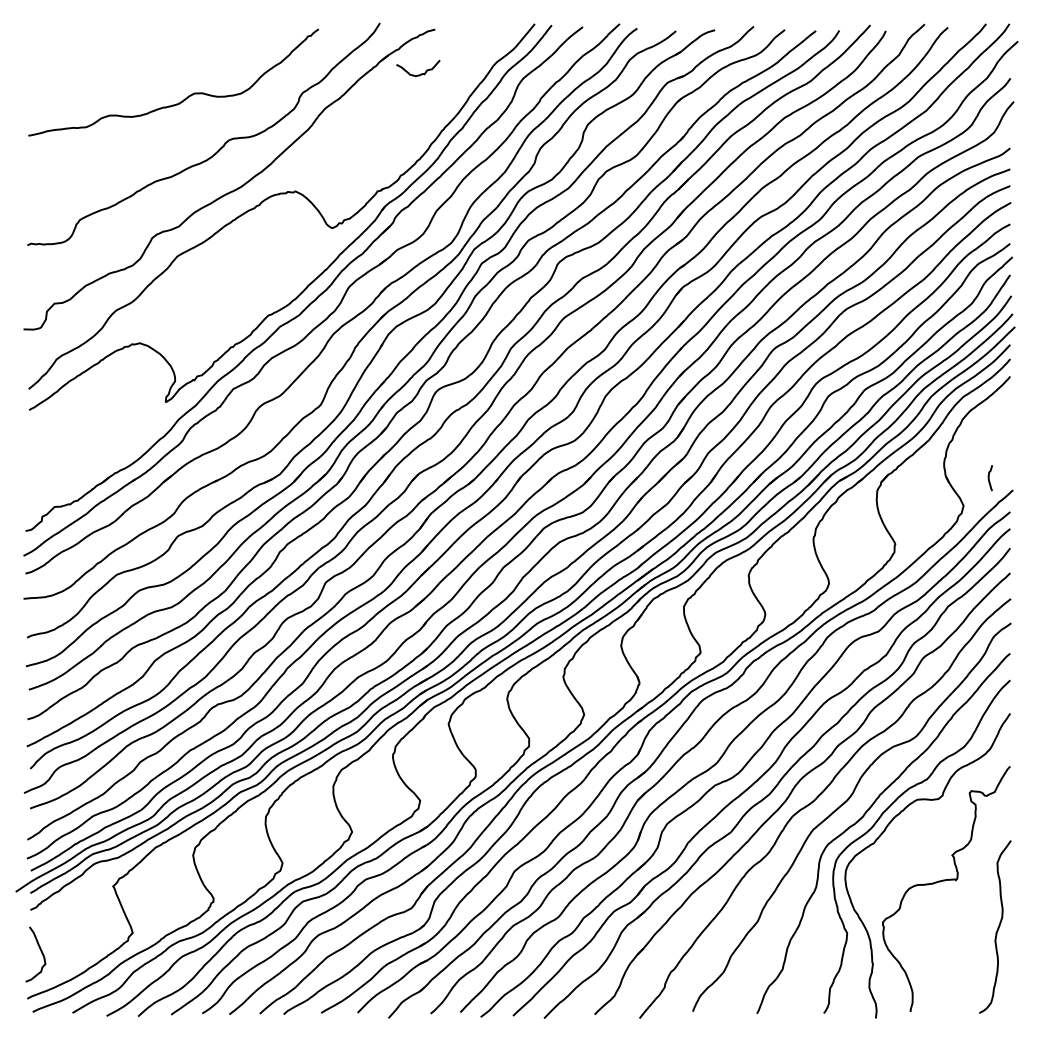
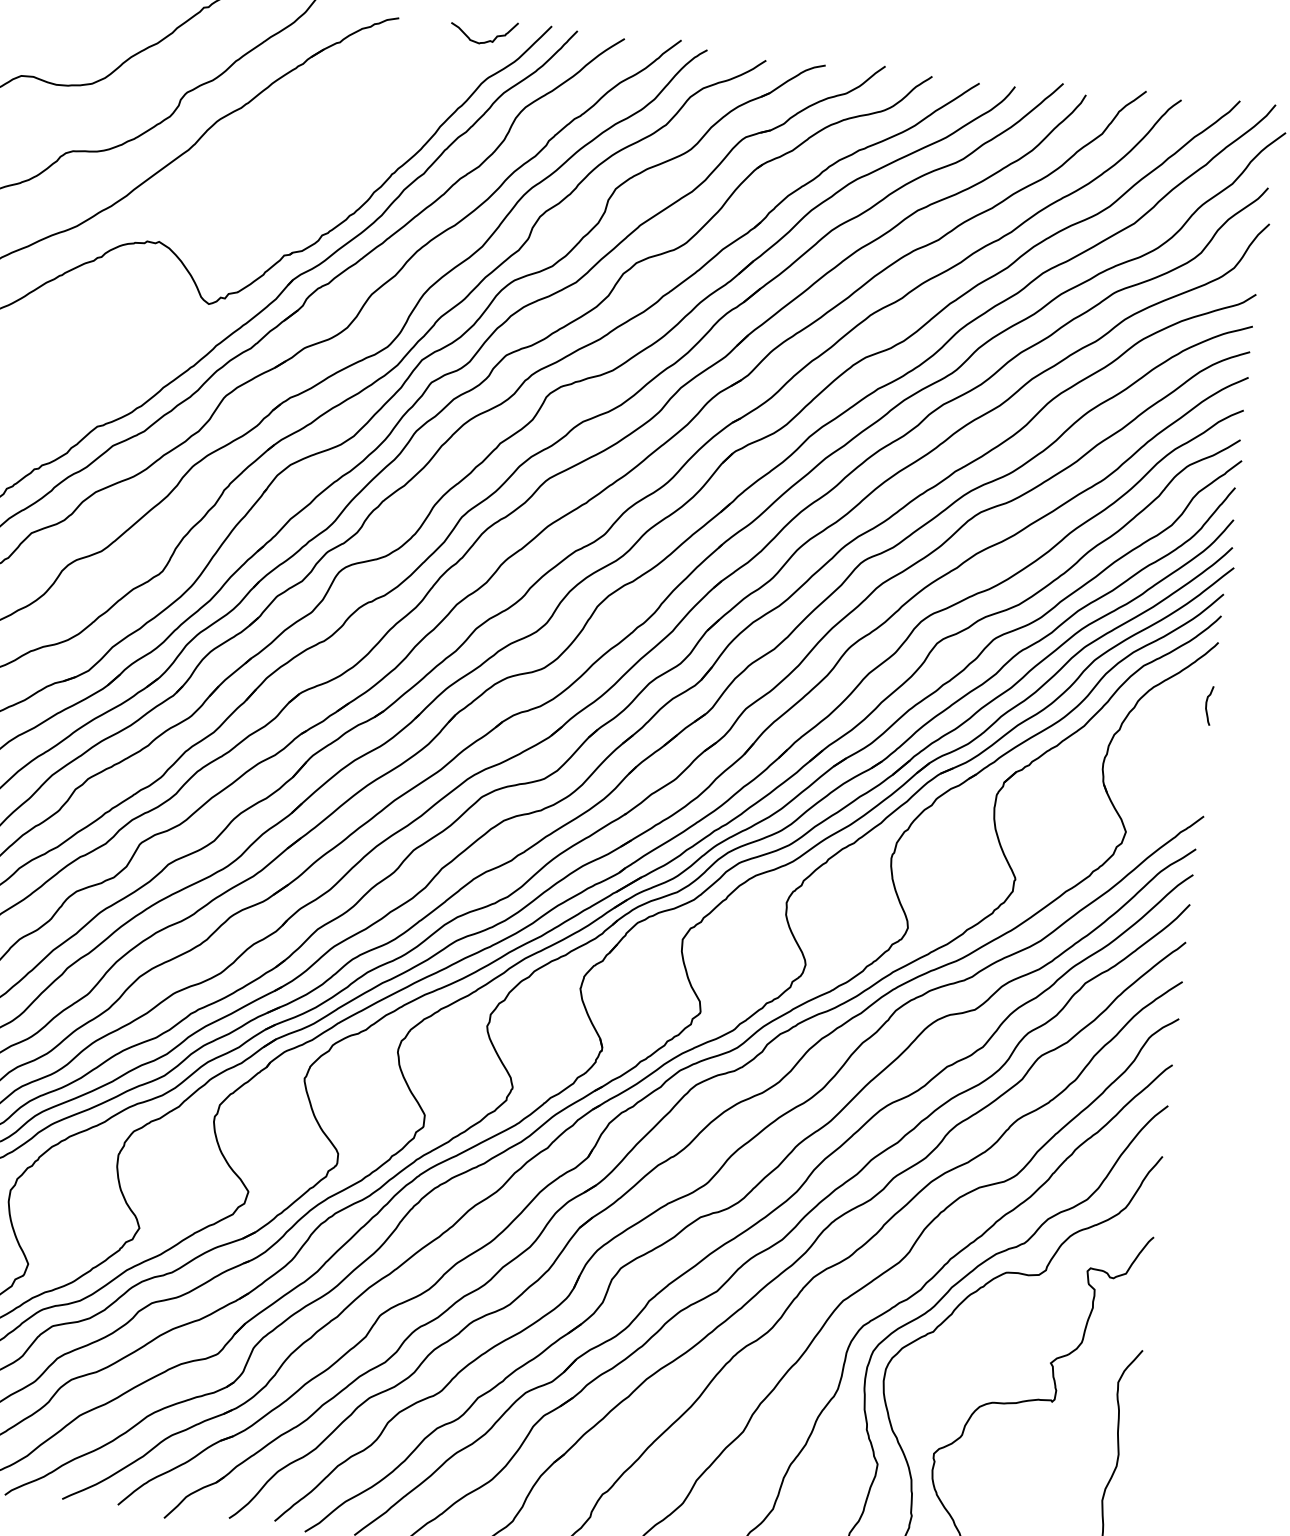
curve: (420, 73) -> (486, 40), moved
curve: (989, 478) -> (1207, 706), moved

